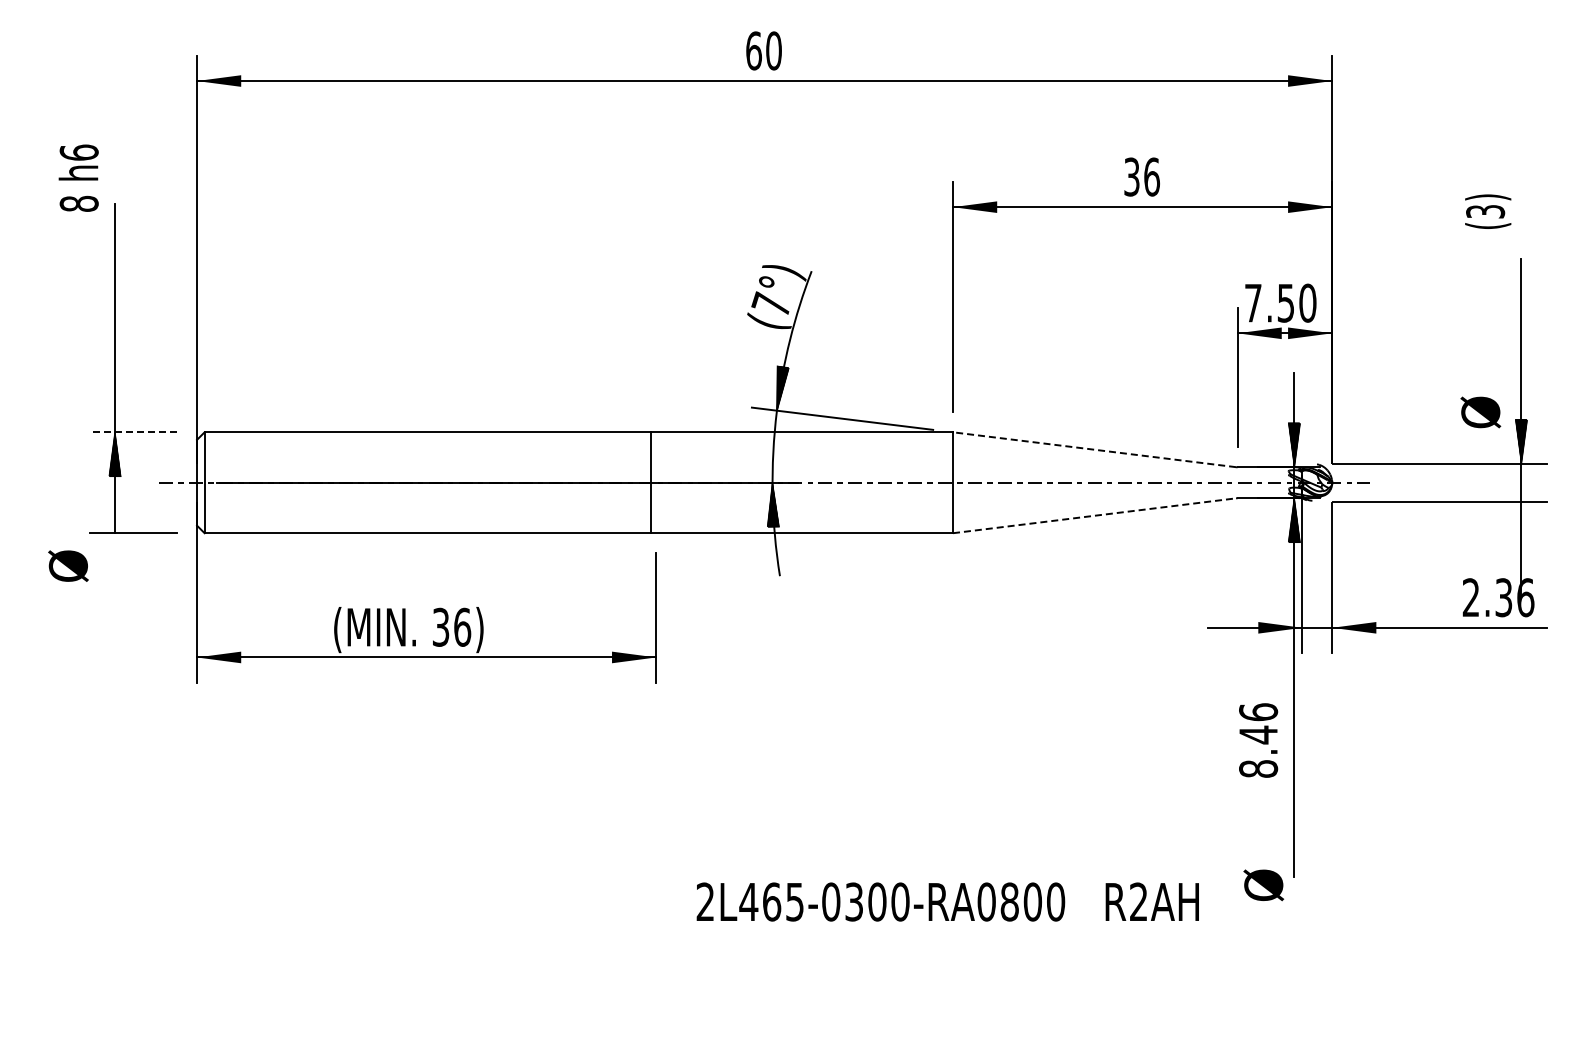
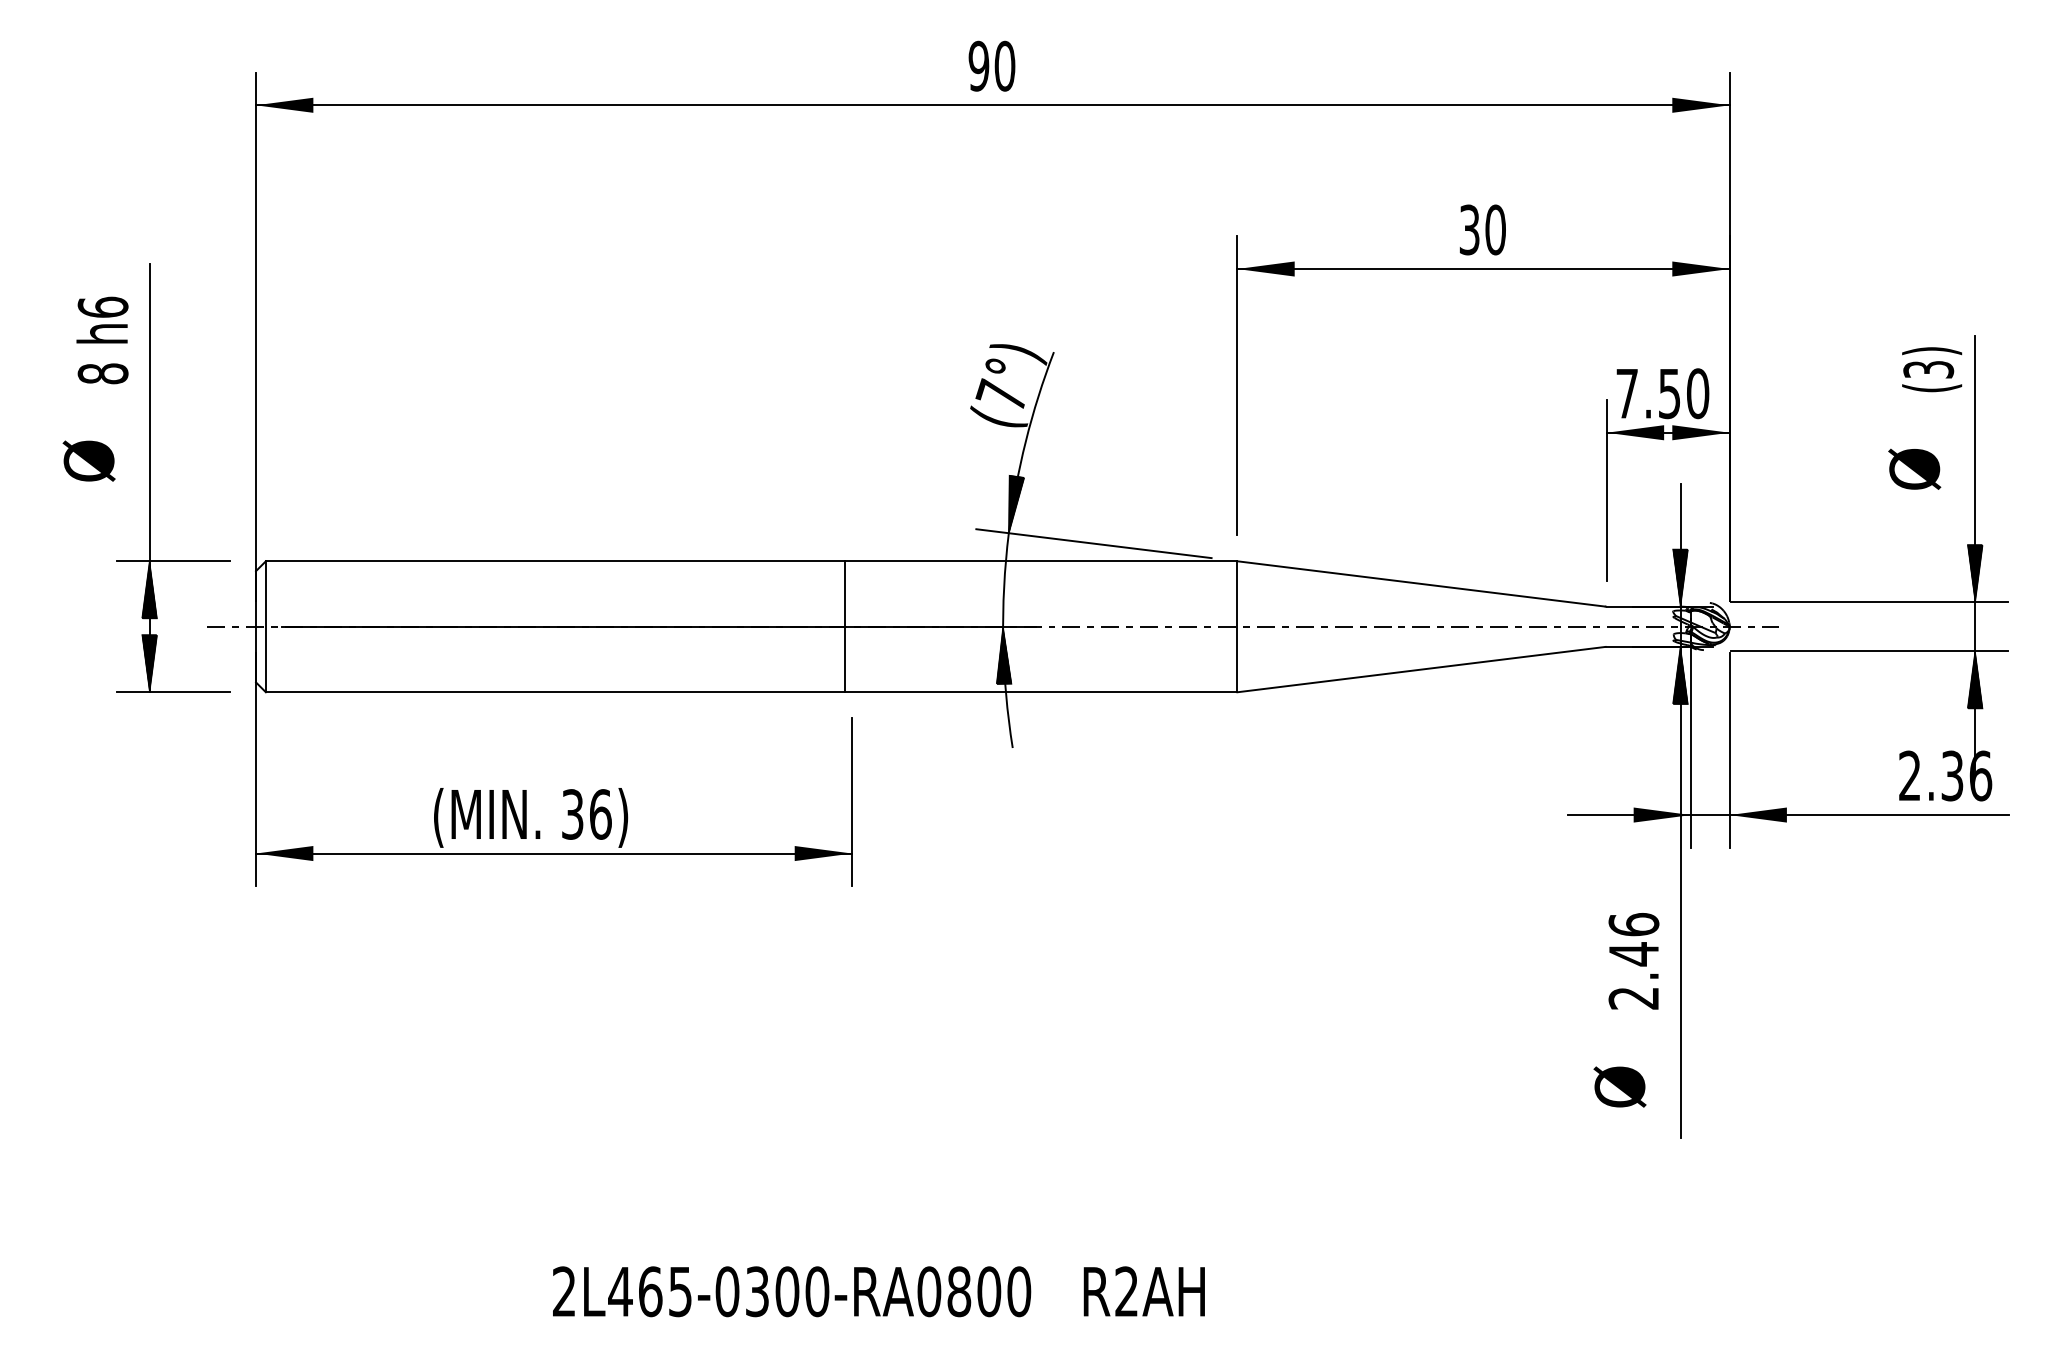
text: (753, 50) -> (978, 65), 60 -> 90
text: (1151, 176) -> (1495, 229), 36 -> 30
text: (78, 177) -> (102, 339), moved
text: (1488, 211) -> (1932, 369), moved
text: (1480, 412) -> (1914, 469), moved
line: (133, 432) -> (173, 561), dashed -> solid
line: (1094, 449) -> (1421, 583), dashed -> solid
hatch: (114, 511) -> (148, 664), added
line: (1094, 515) -> (1421, 669), dashed -> solid
hatch: (1521, 523) -> (1975, 679), added
text: (68, 565) -> (89, 460), moved
text: (1258, 768) -> (1633, 997), 8.46 -> 2.46
text: (1263, 885) -> (1619, 1087), moved
text: (947, 901) -> (878, 1291), moved

